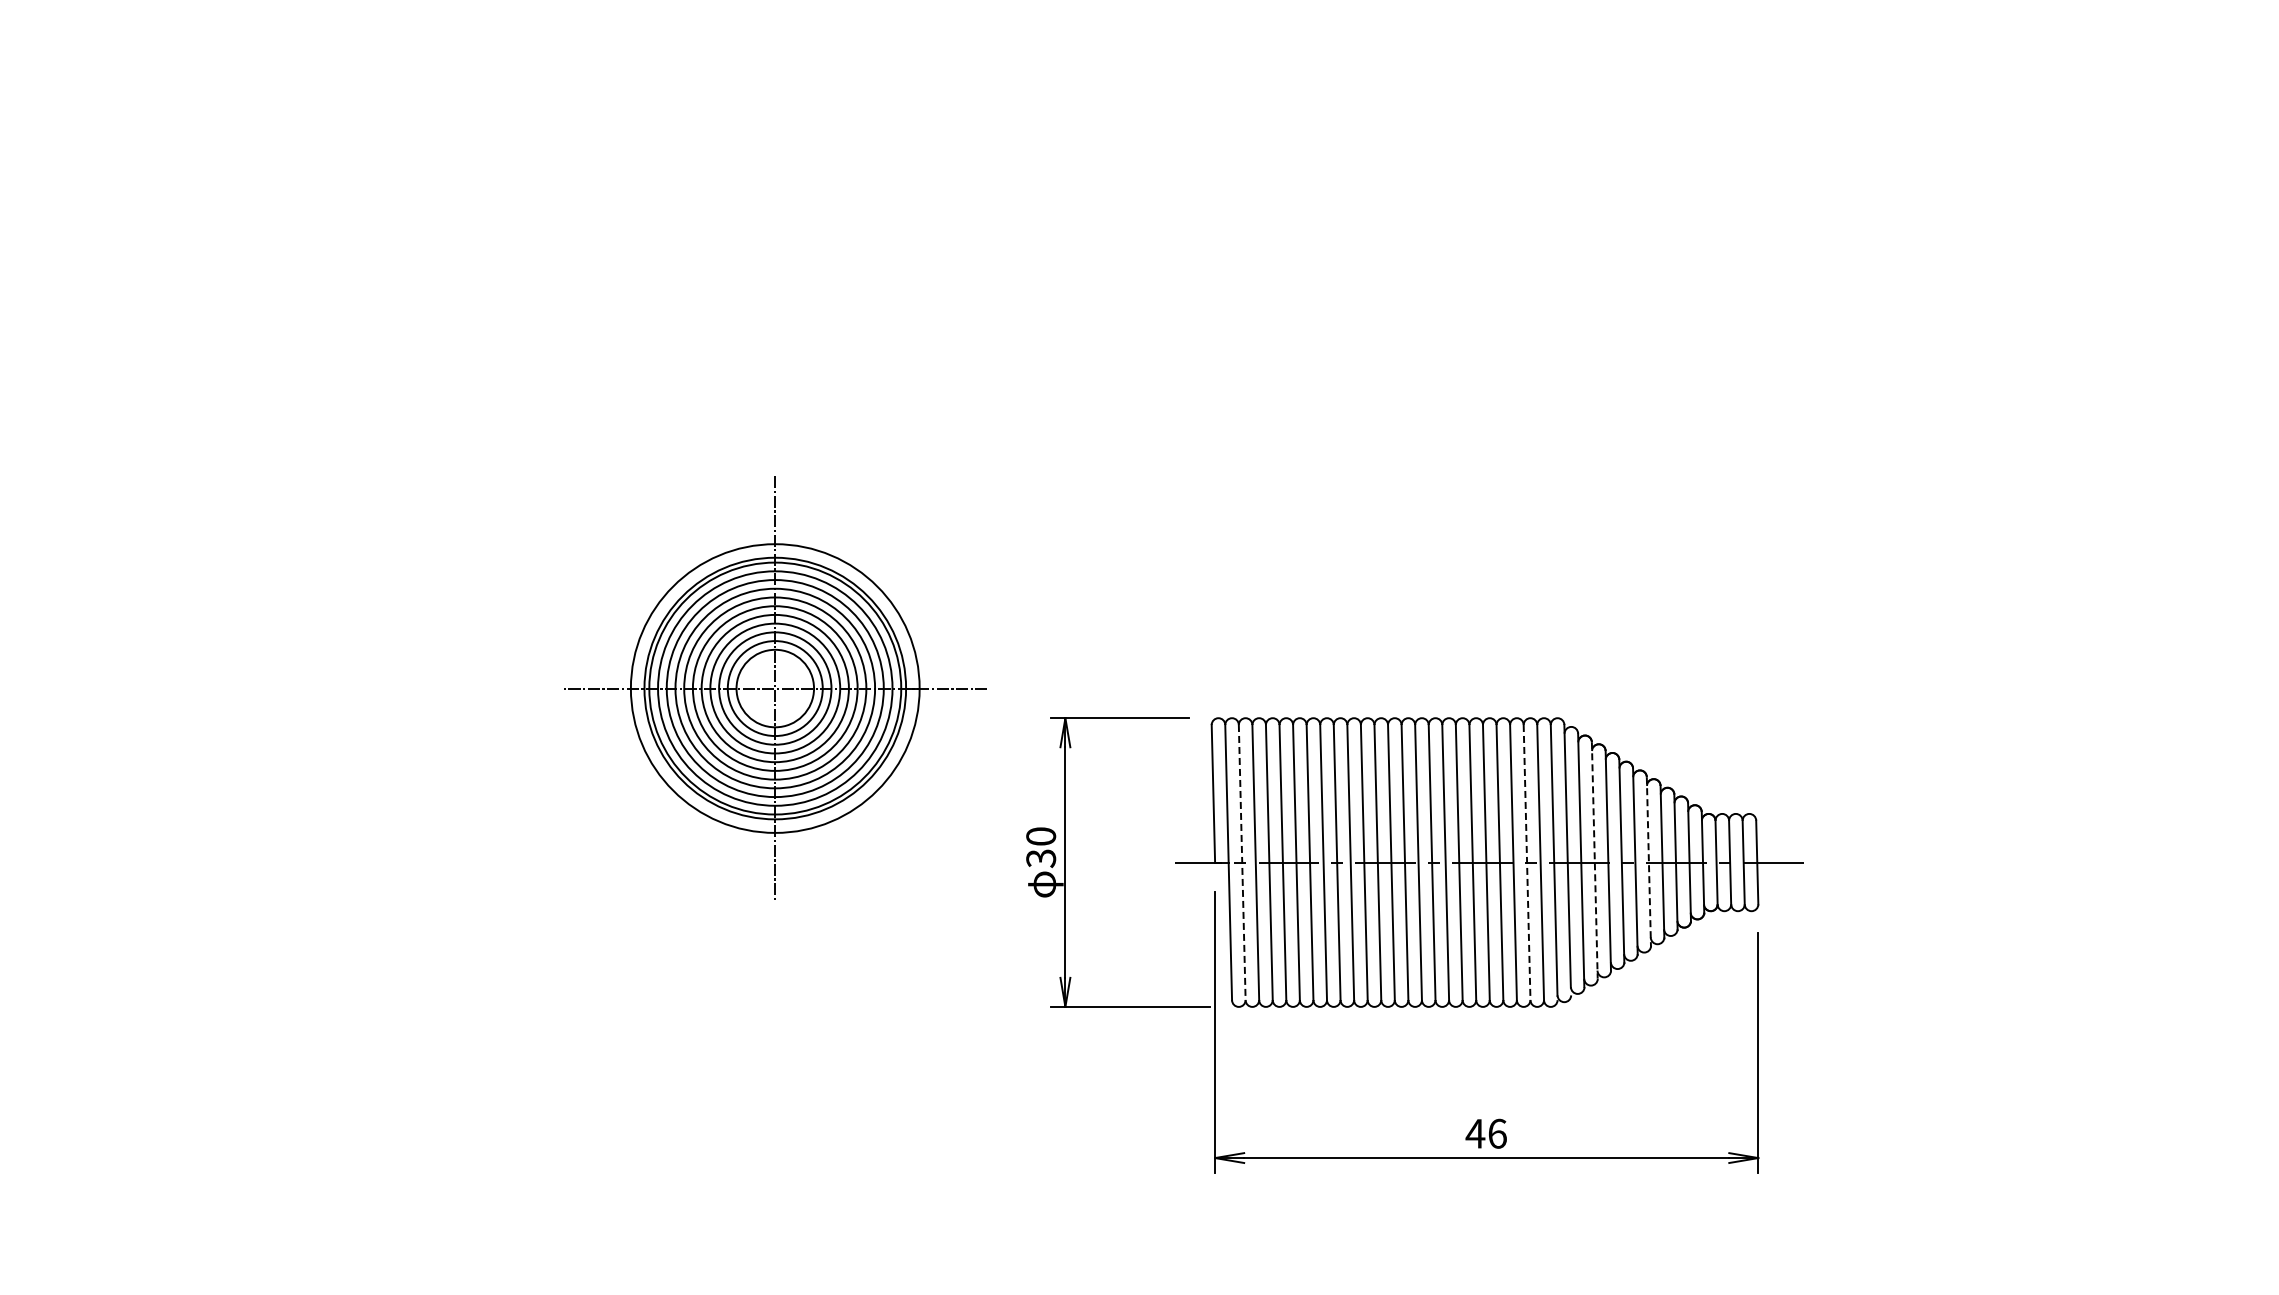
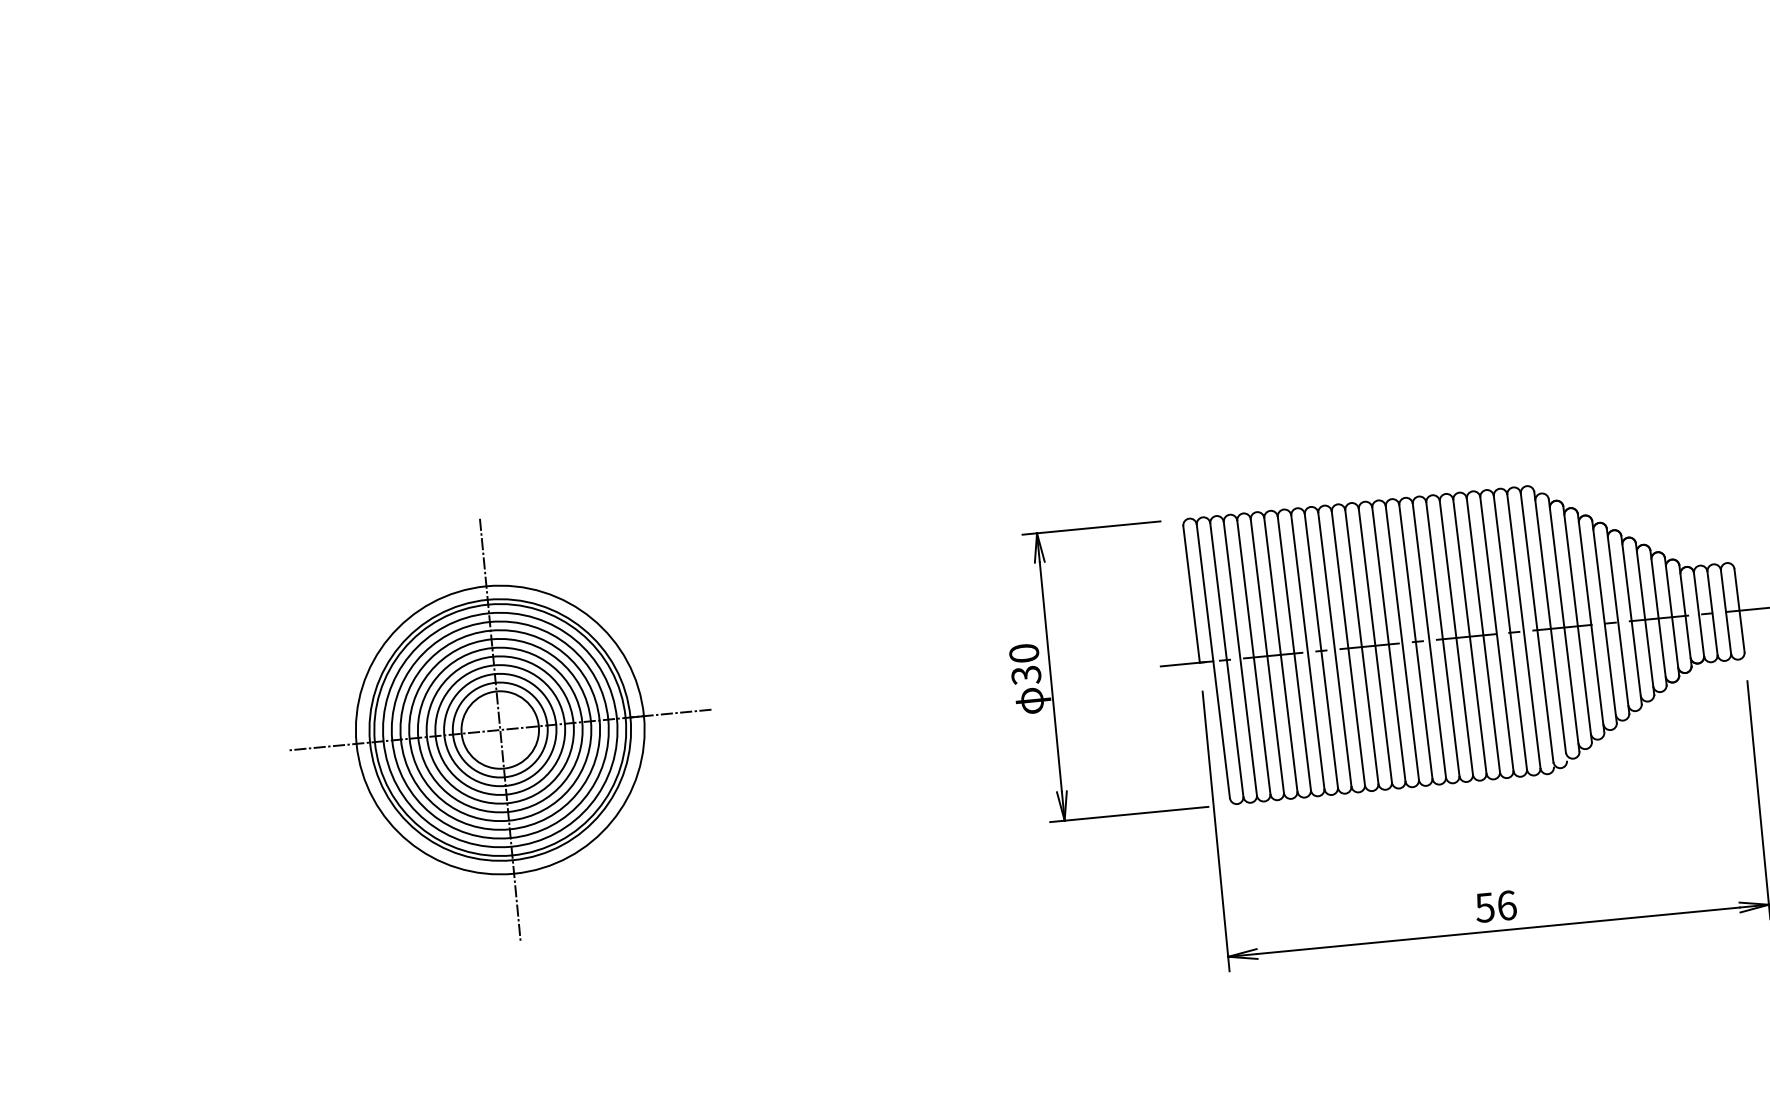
part: (775, 687) -> (500, 728), moved
line: (1594, 860) -> (1577, 624), dashed -> solid
line: (1648, 861) -> (1631, 620), dashed -> solid
line: (1242, 862) -> (1227, 659), dashed -> solid
line: (1527, 862) -> (1510, 632), dashed -> solid
text: (1475, 1133) -> (1485, 907), 46 -> 56

